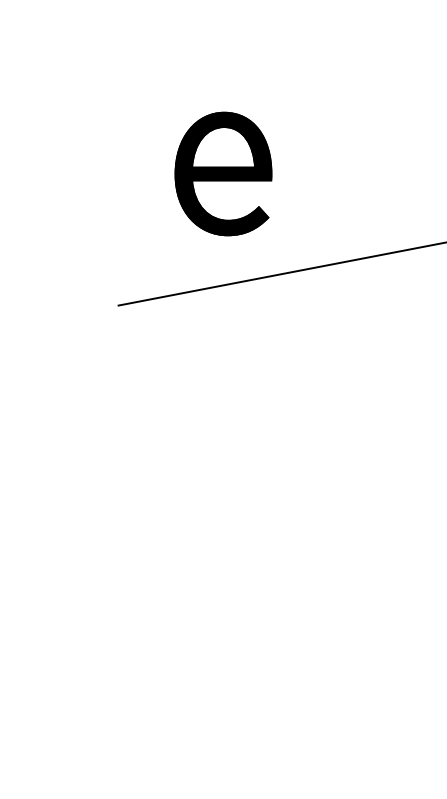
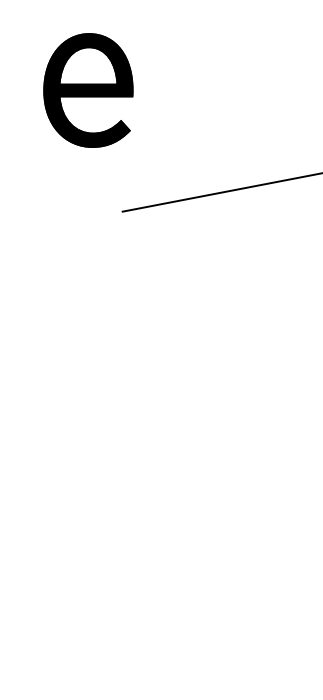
part: (223, 173) -> (88, 90), moved

